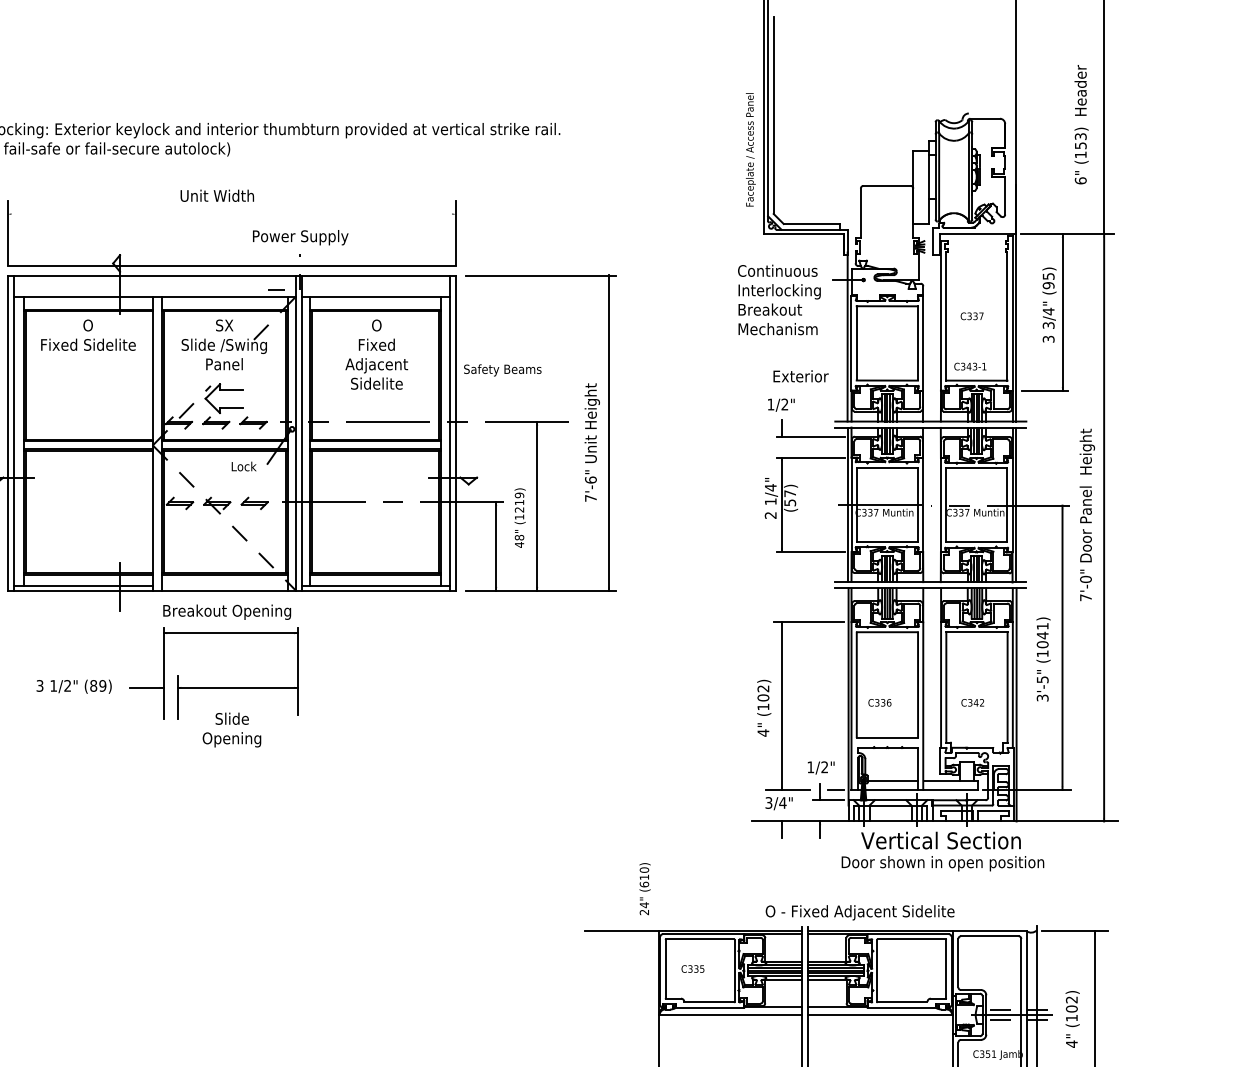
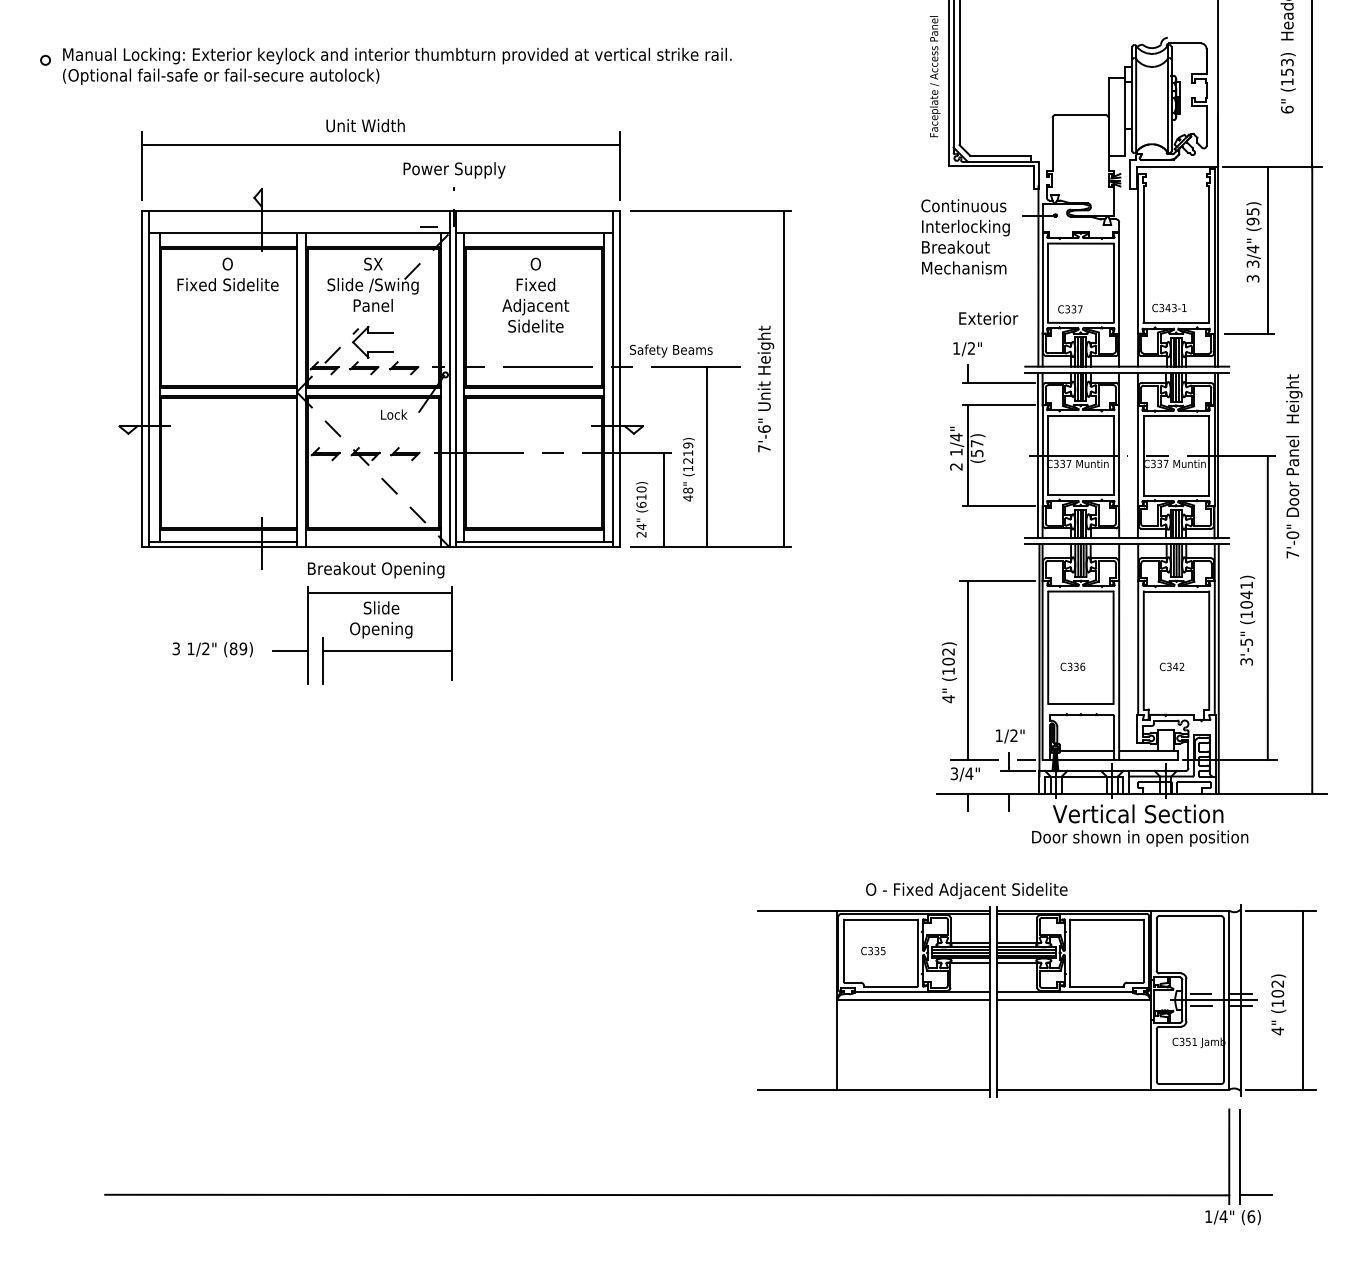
line: (231, 265) -> (380, 145), moved
text: (972, 316) -> (1070, 309), moved
text: (502, 369) -> (671, 350), moved
text: (232, 729) -> (381, 619), moved
text: (645, 888) -> (642, 509), moved
text: (859, 912) -> (966, 890), moved

